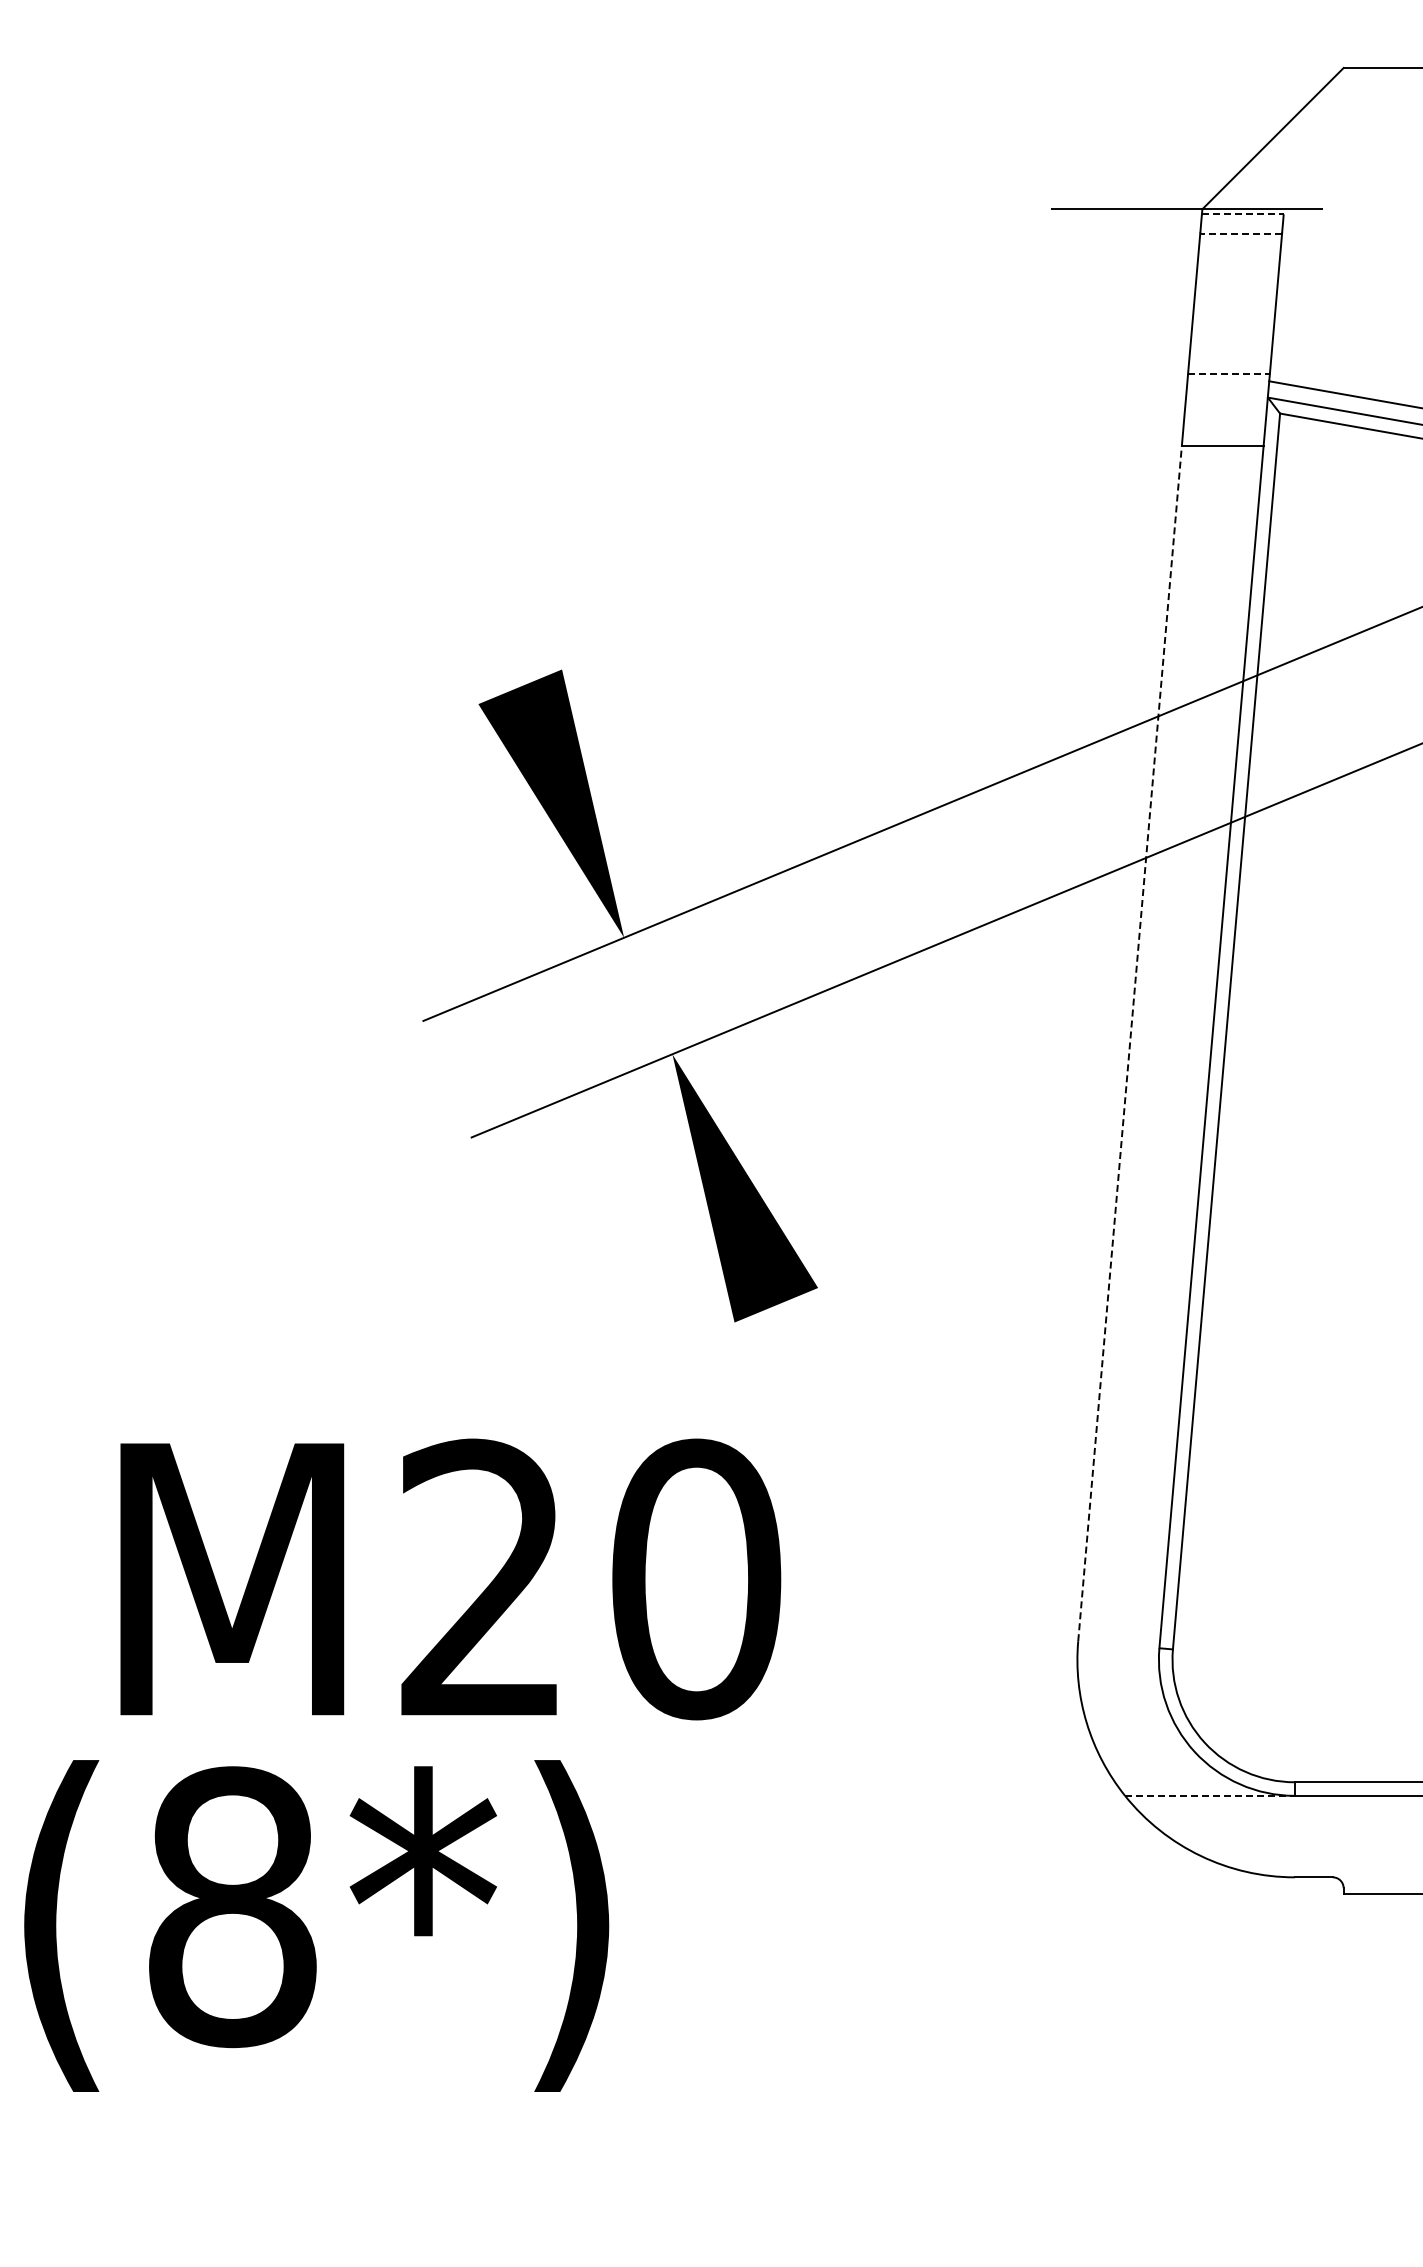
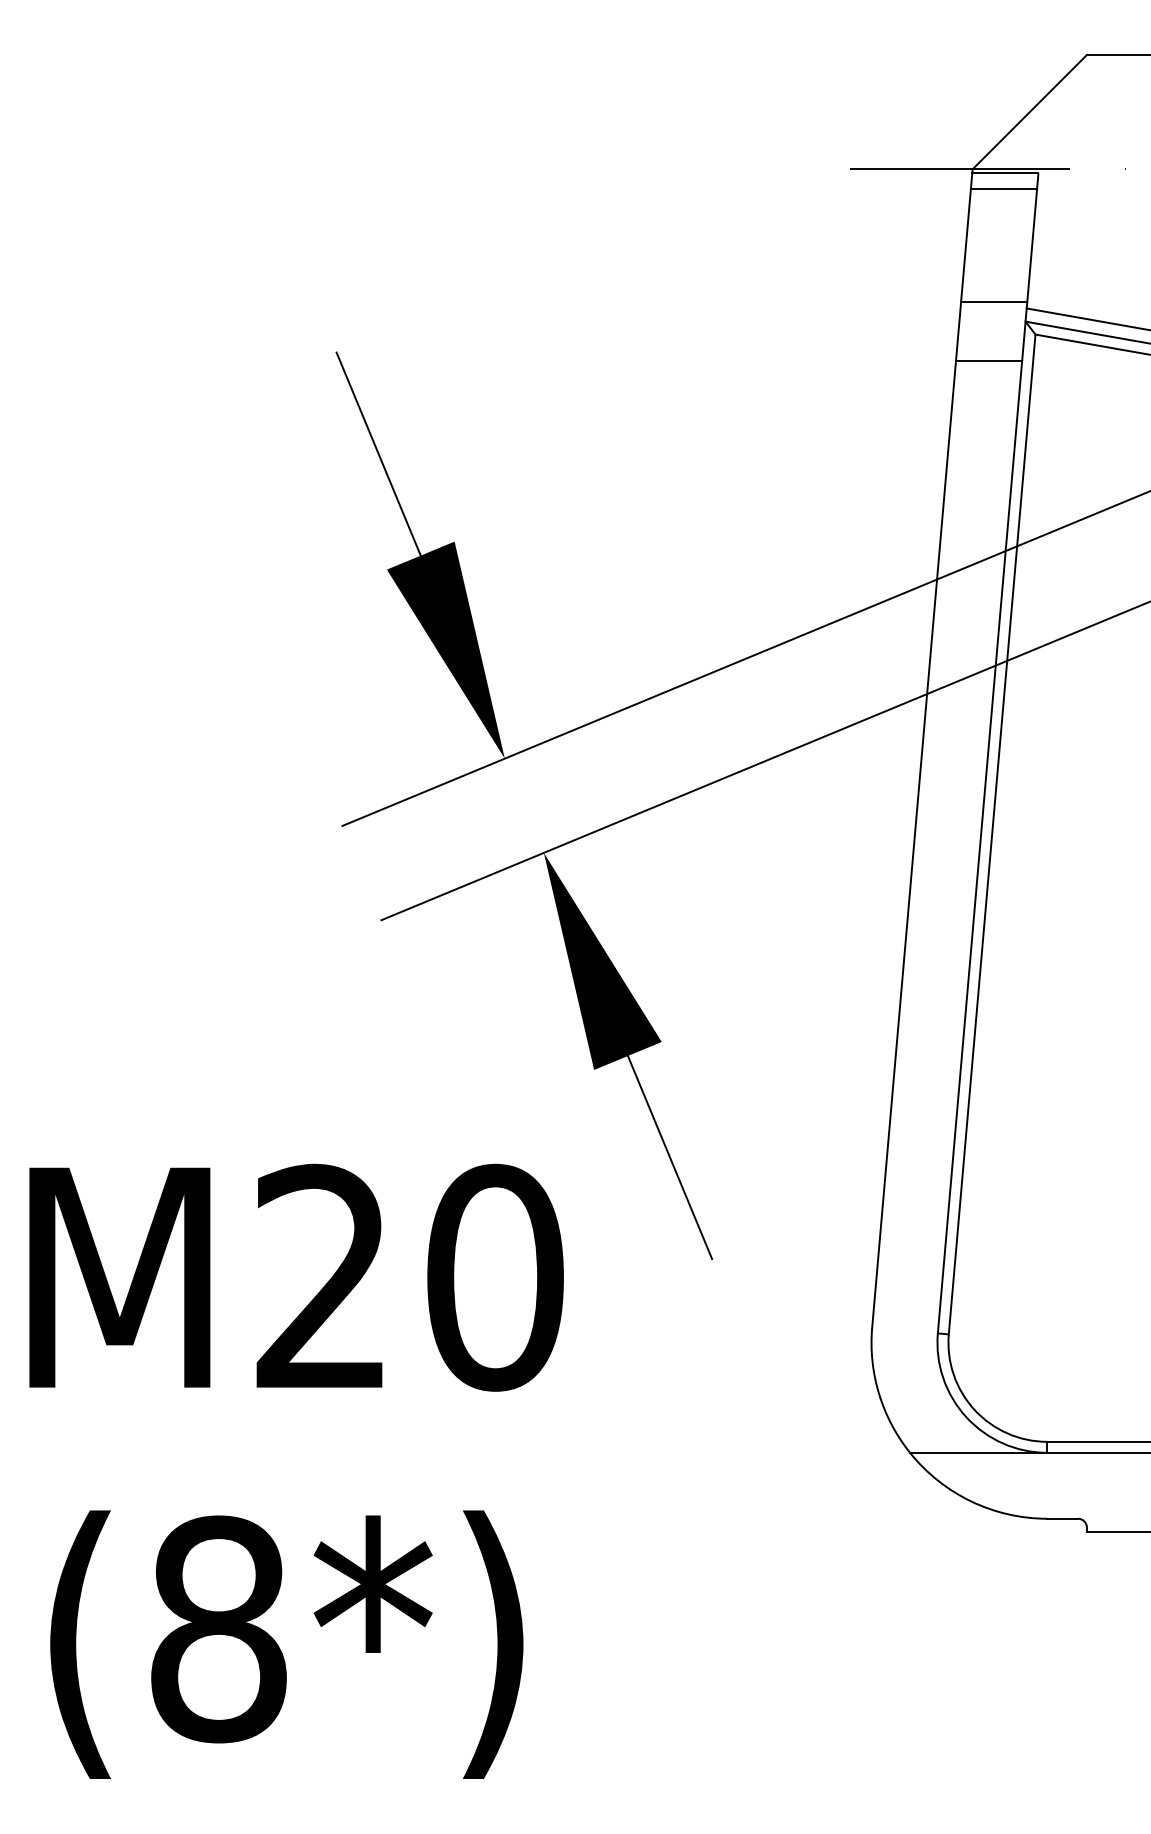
line: (1242, 214) -> (1005, 173), dashed -> solid
line: (1241, 233) -> (1004, 188), dashed -> solid
line: (1229, 373) -> (994, 302), dashed -> solid
line: (468, 560) -> (378, 453), added
line: (1130, 1043) -> (914, 844), dashed -> solid
line: (828, 1430) -> (670, 1157), added
text: (450, 1579) -> (296, 1277), moved
line: (1209, 1795) -> (978, 1452), dashed -> solid
text: (316, 1925) -> (286, 1644), moved

